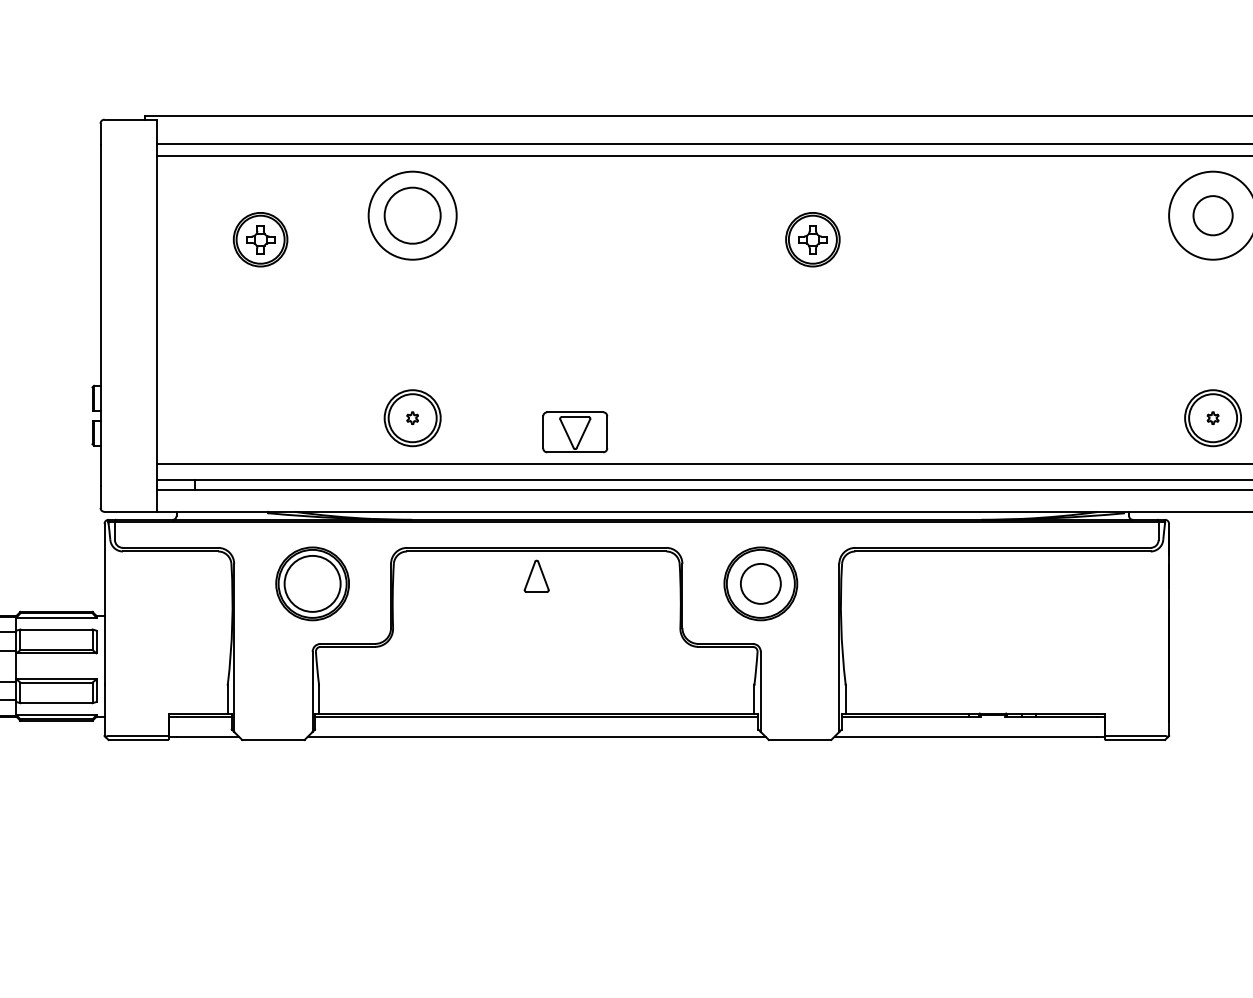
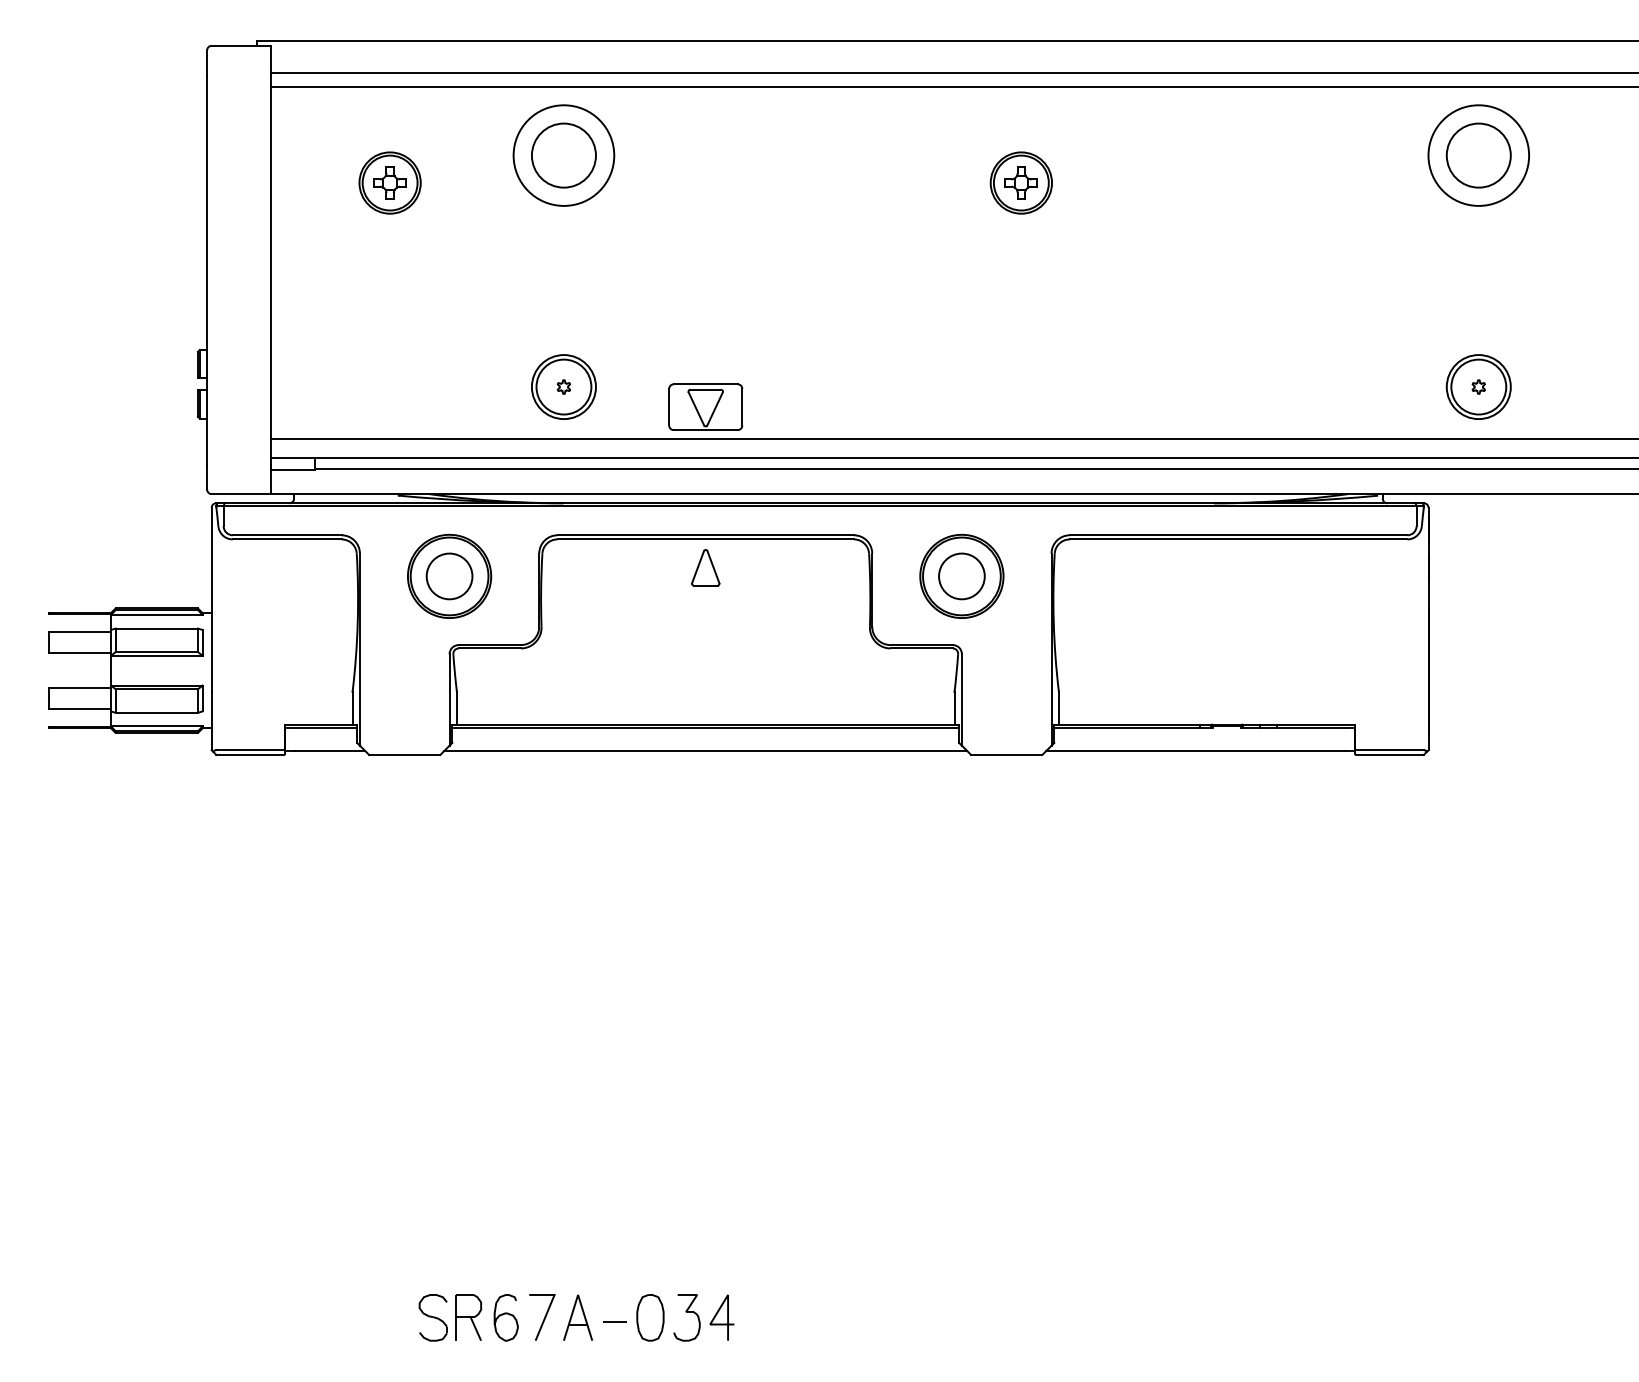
circle: (1212, 215) -> (1478, 155), size x1.43
part: (575, 431) -> (705, 406), moved
circle: (312, 583) -> (449, 576), size x0.71

